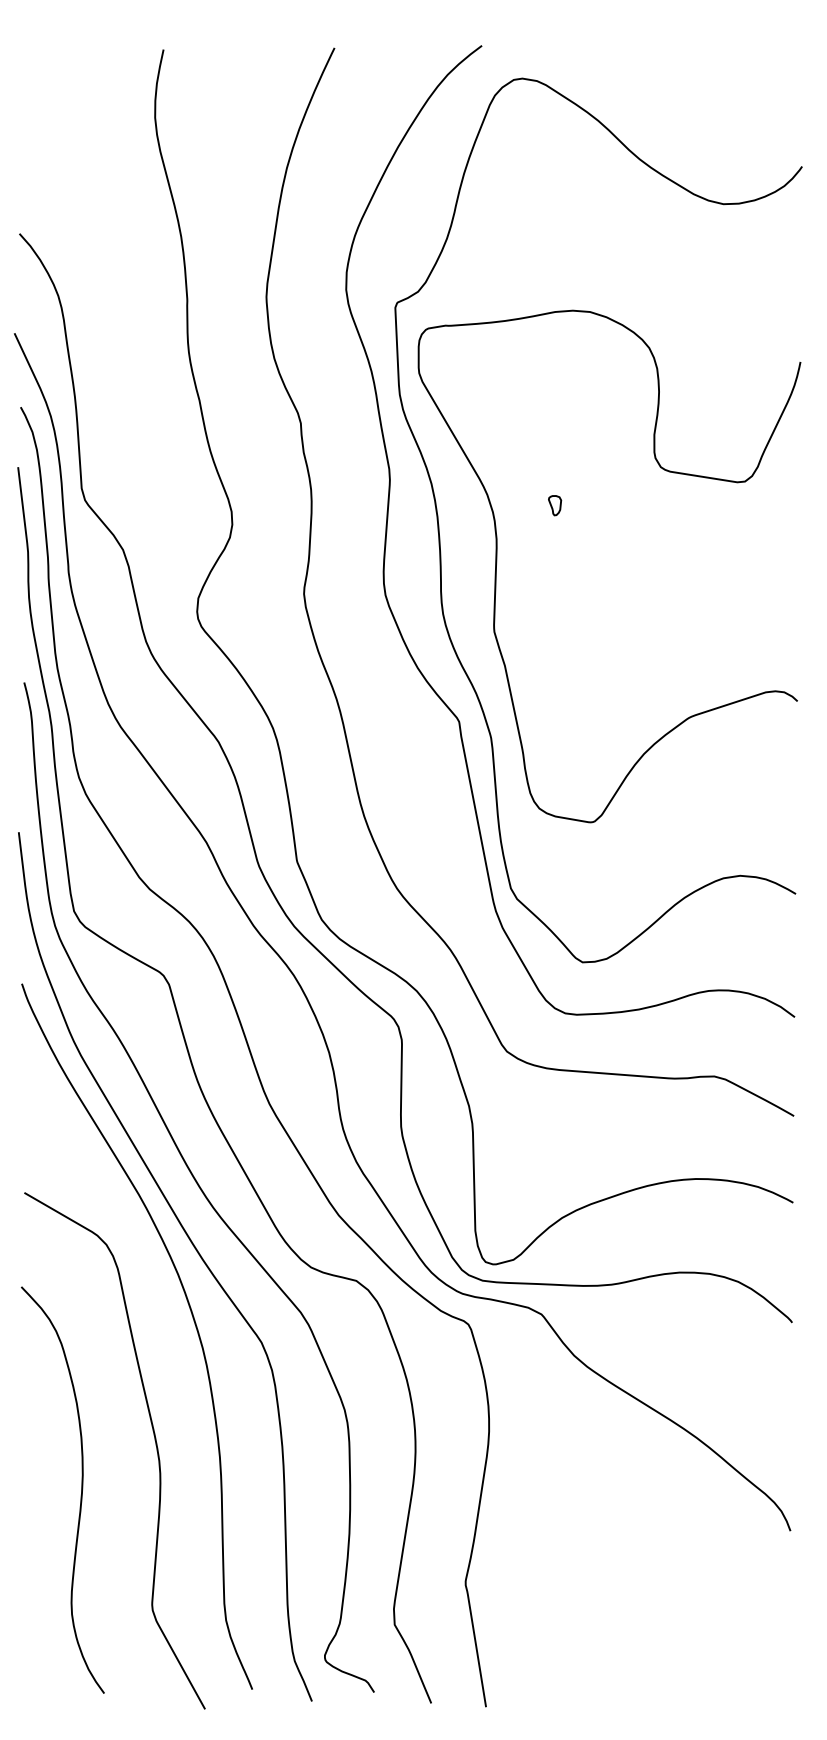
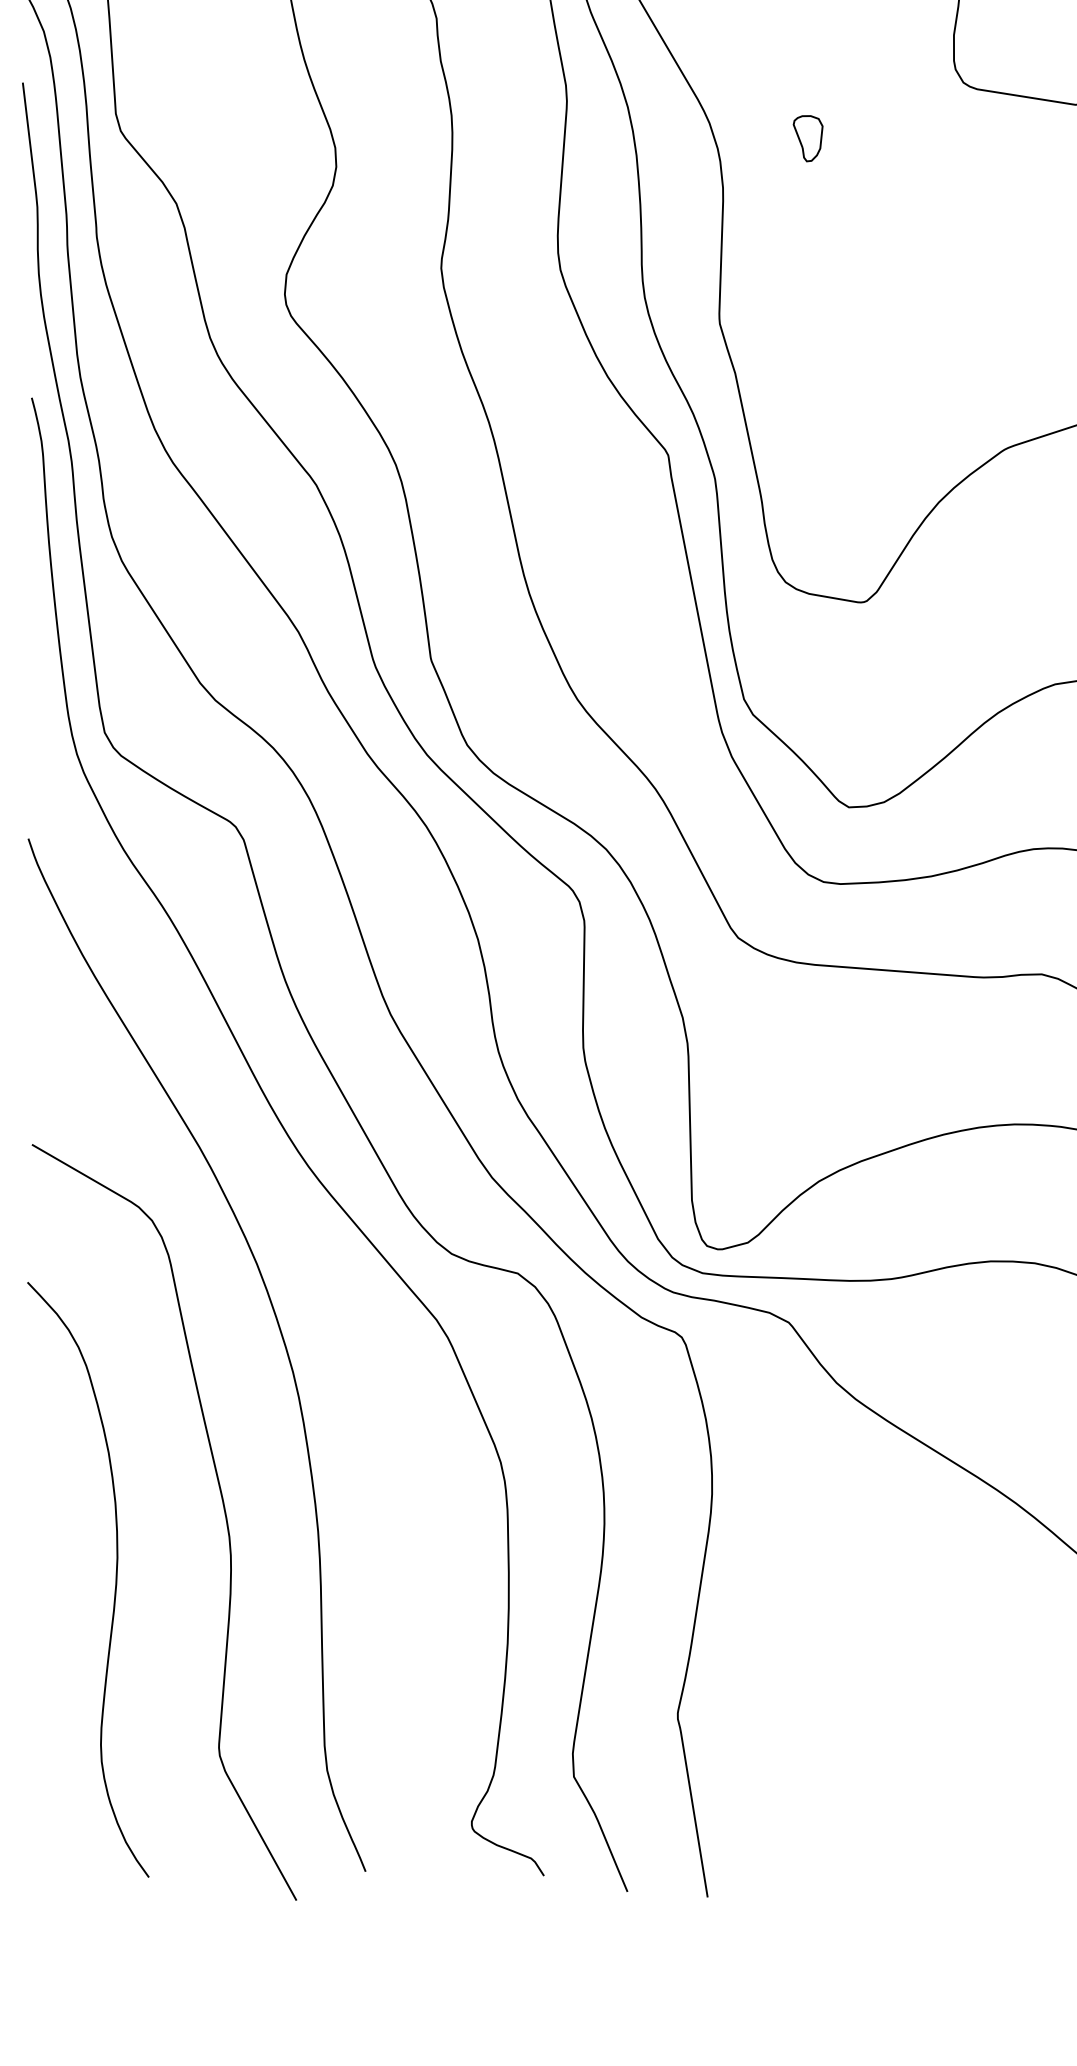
part: (555, 505) -> (809, 138), size x1.6
curve: (195, 1250) -> (282, 1229), removed

